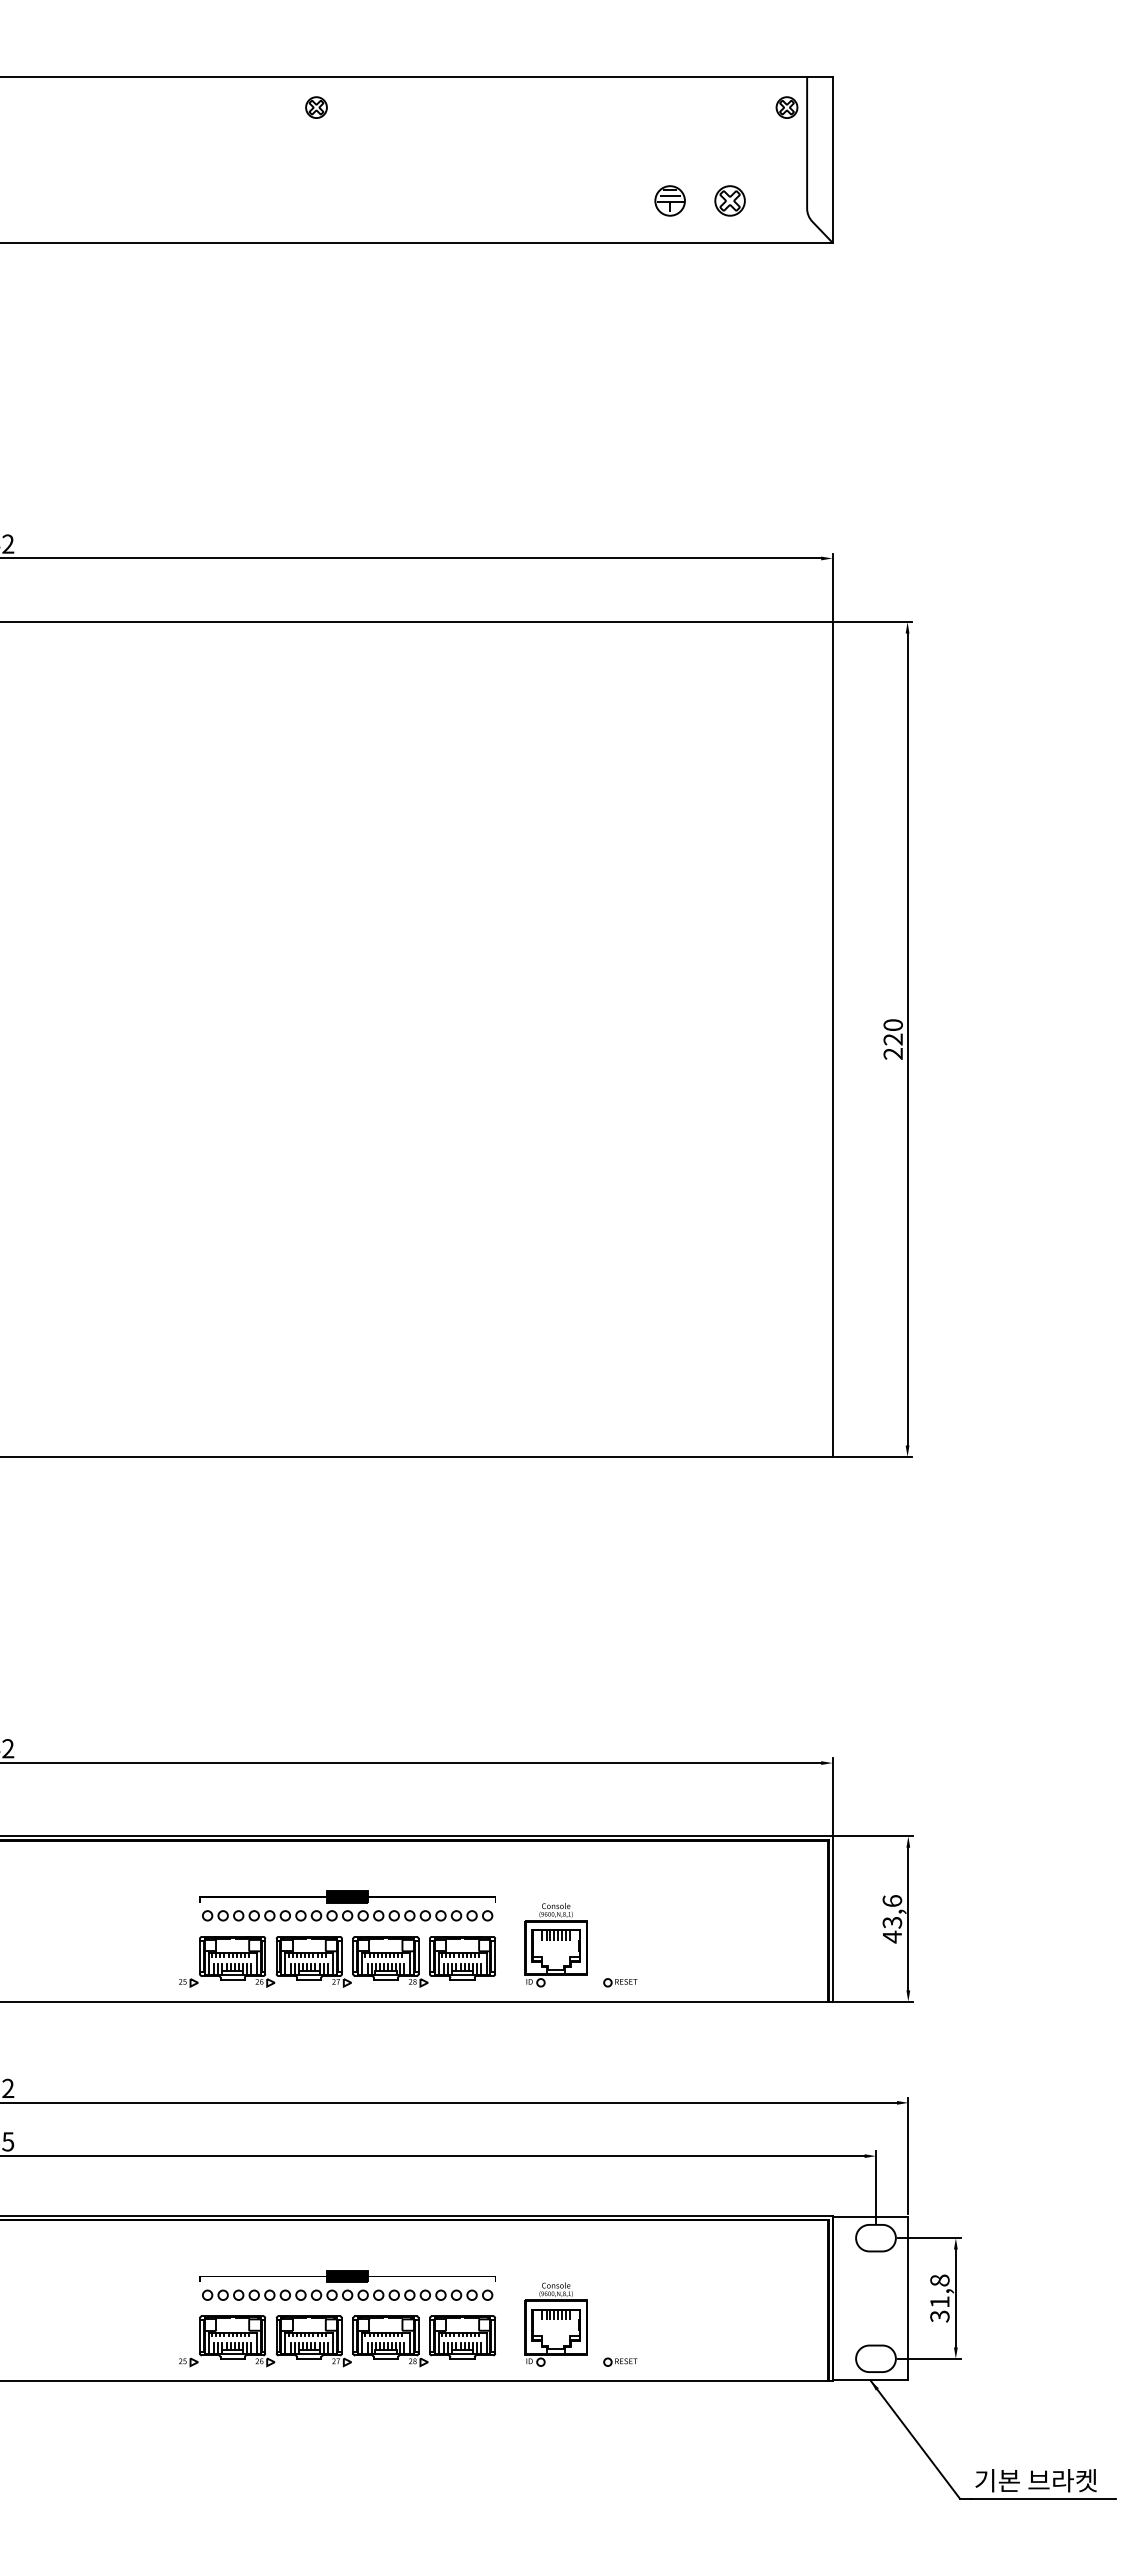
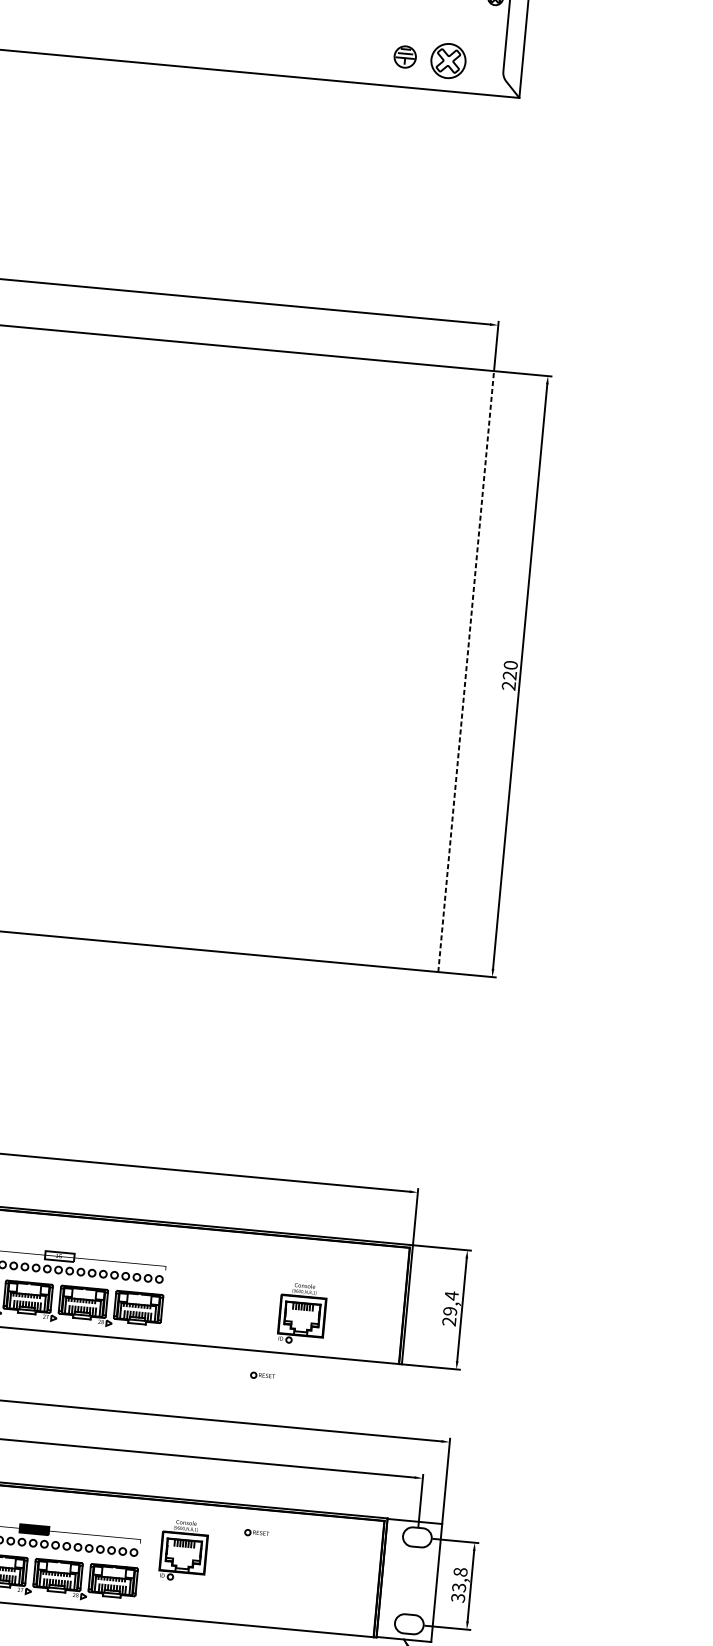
part: (729, 200) -> (448, 60), size x1.6
line: (832, 1039) -> (466, 671), solid -> dashed
fill: (347, 1896) -> (59, 1256), removed
text: (892, 1918) -> (450, 1308), 43,6 -> 29,4
part: (555, 1945) -> (301, 1314), moved
part: (620, 1982) -> (262, 1375), moved
text: (939, 2302) -> (458, 1587), 31,8 -> 33,8
part: (555, 2324) -> (183, 1550), moved
part: (620, 2361) -> (256, 1532), moved

